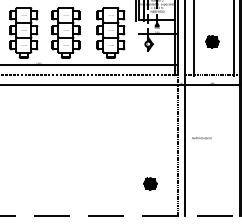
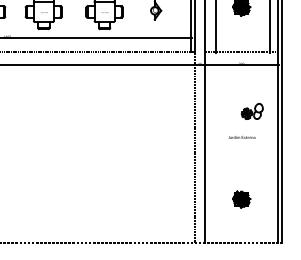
part: (220, 118) -> (252, 111), added
text: (201, 138) -> (241, 138), moved
part: (150, 183) -> (241, 198), moved

